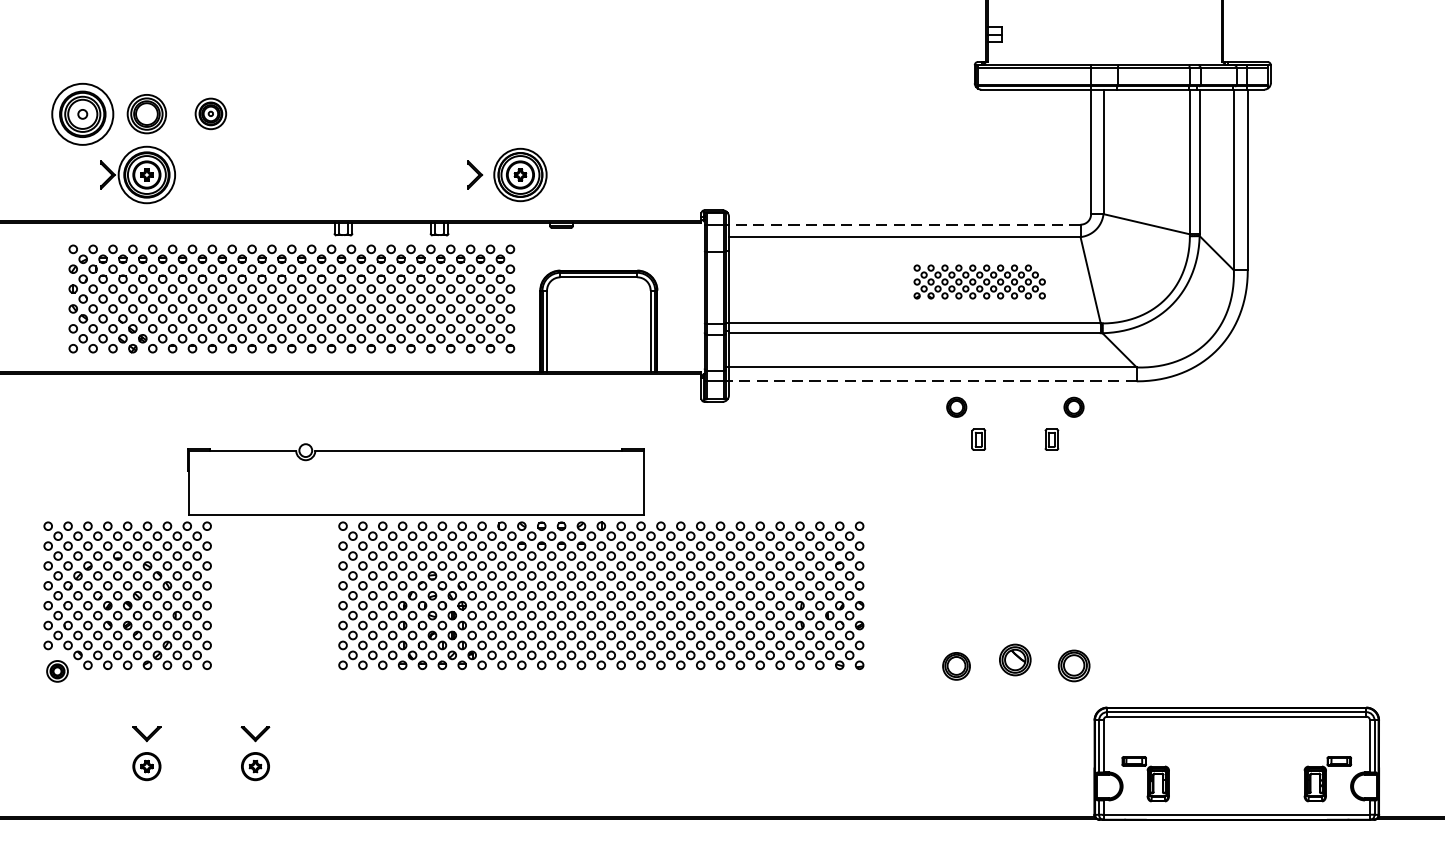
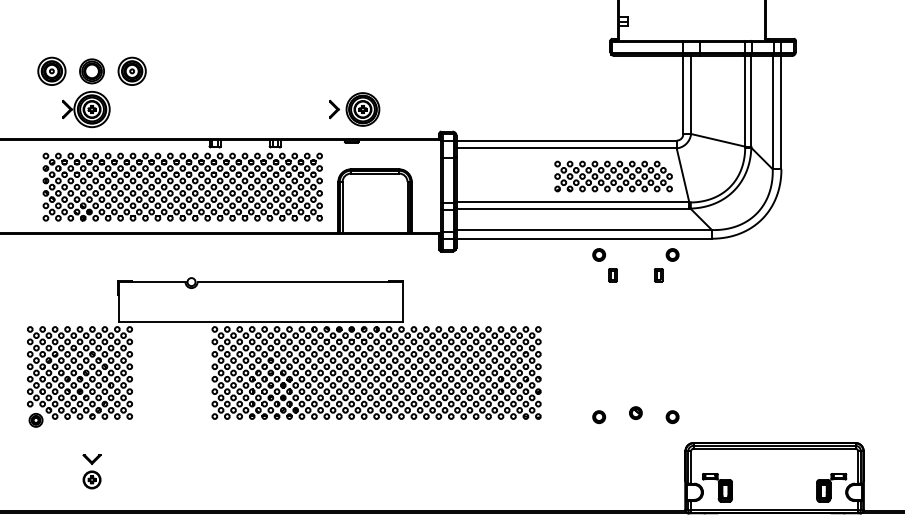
part: (82, 112) -> (51, 70), size x0.71
part: (209, 112) -> (131, 70), size x1.43
part: (506, 174) -> (354, 109), moved
line: (904, 224) -> (566, 140), dashed -> solid
part: (979, 281) -> (613, 176), size x1.43
line: (933, 380) -> (584, 238), dashed -> solid
part: (1014, 658) -> (635, 412), size x0.62
part: (957, 665) -> (599, 416), size x0.71
part: (1073, 666) -> (672, 417), size x0.62
part: (254, 753) -> (159, 471), removed

